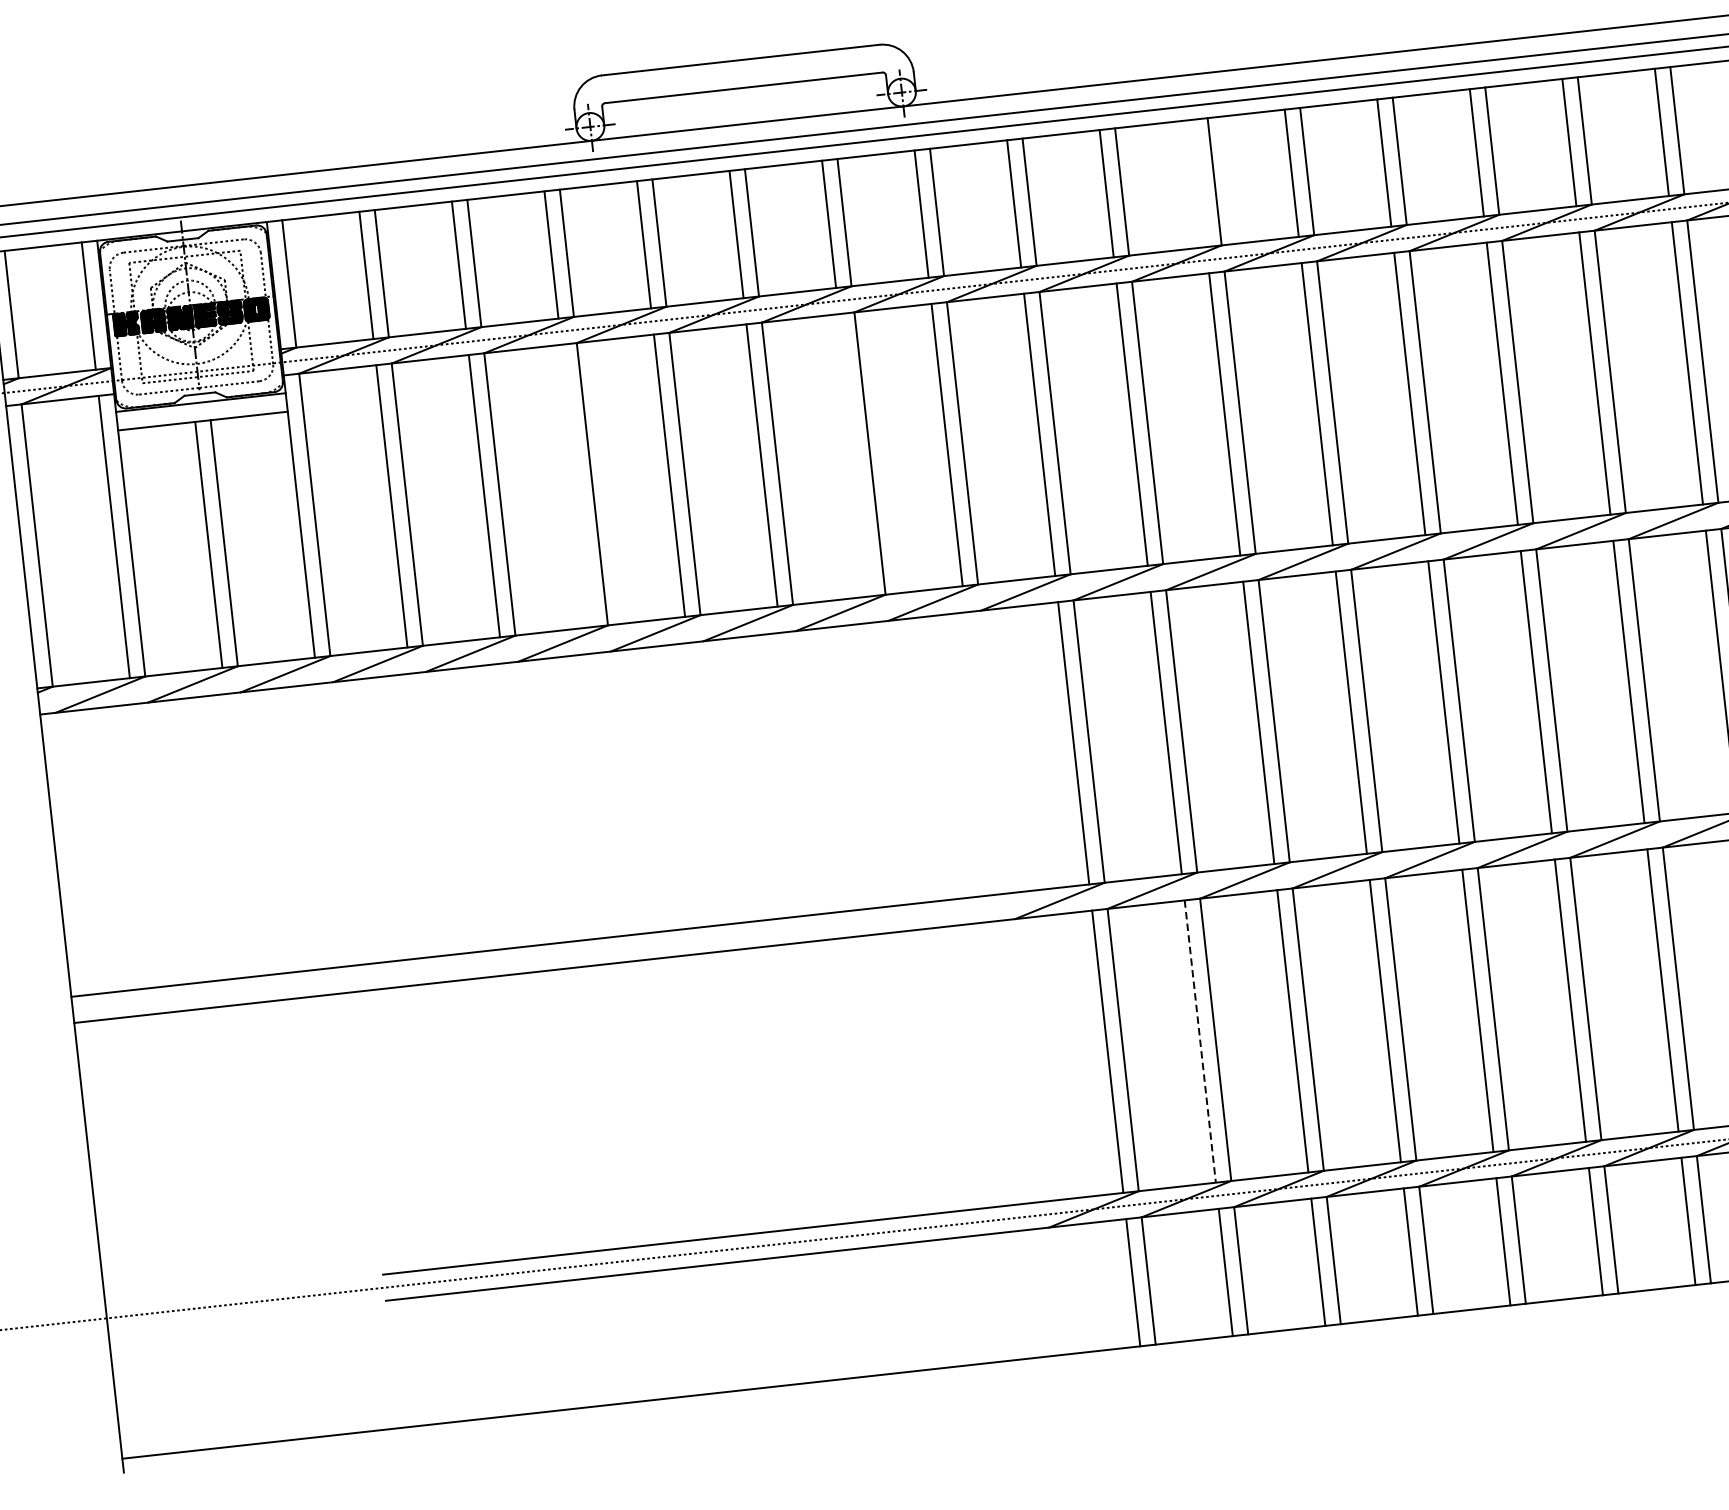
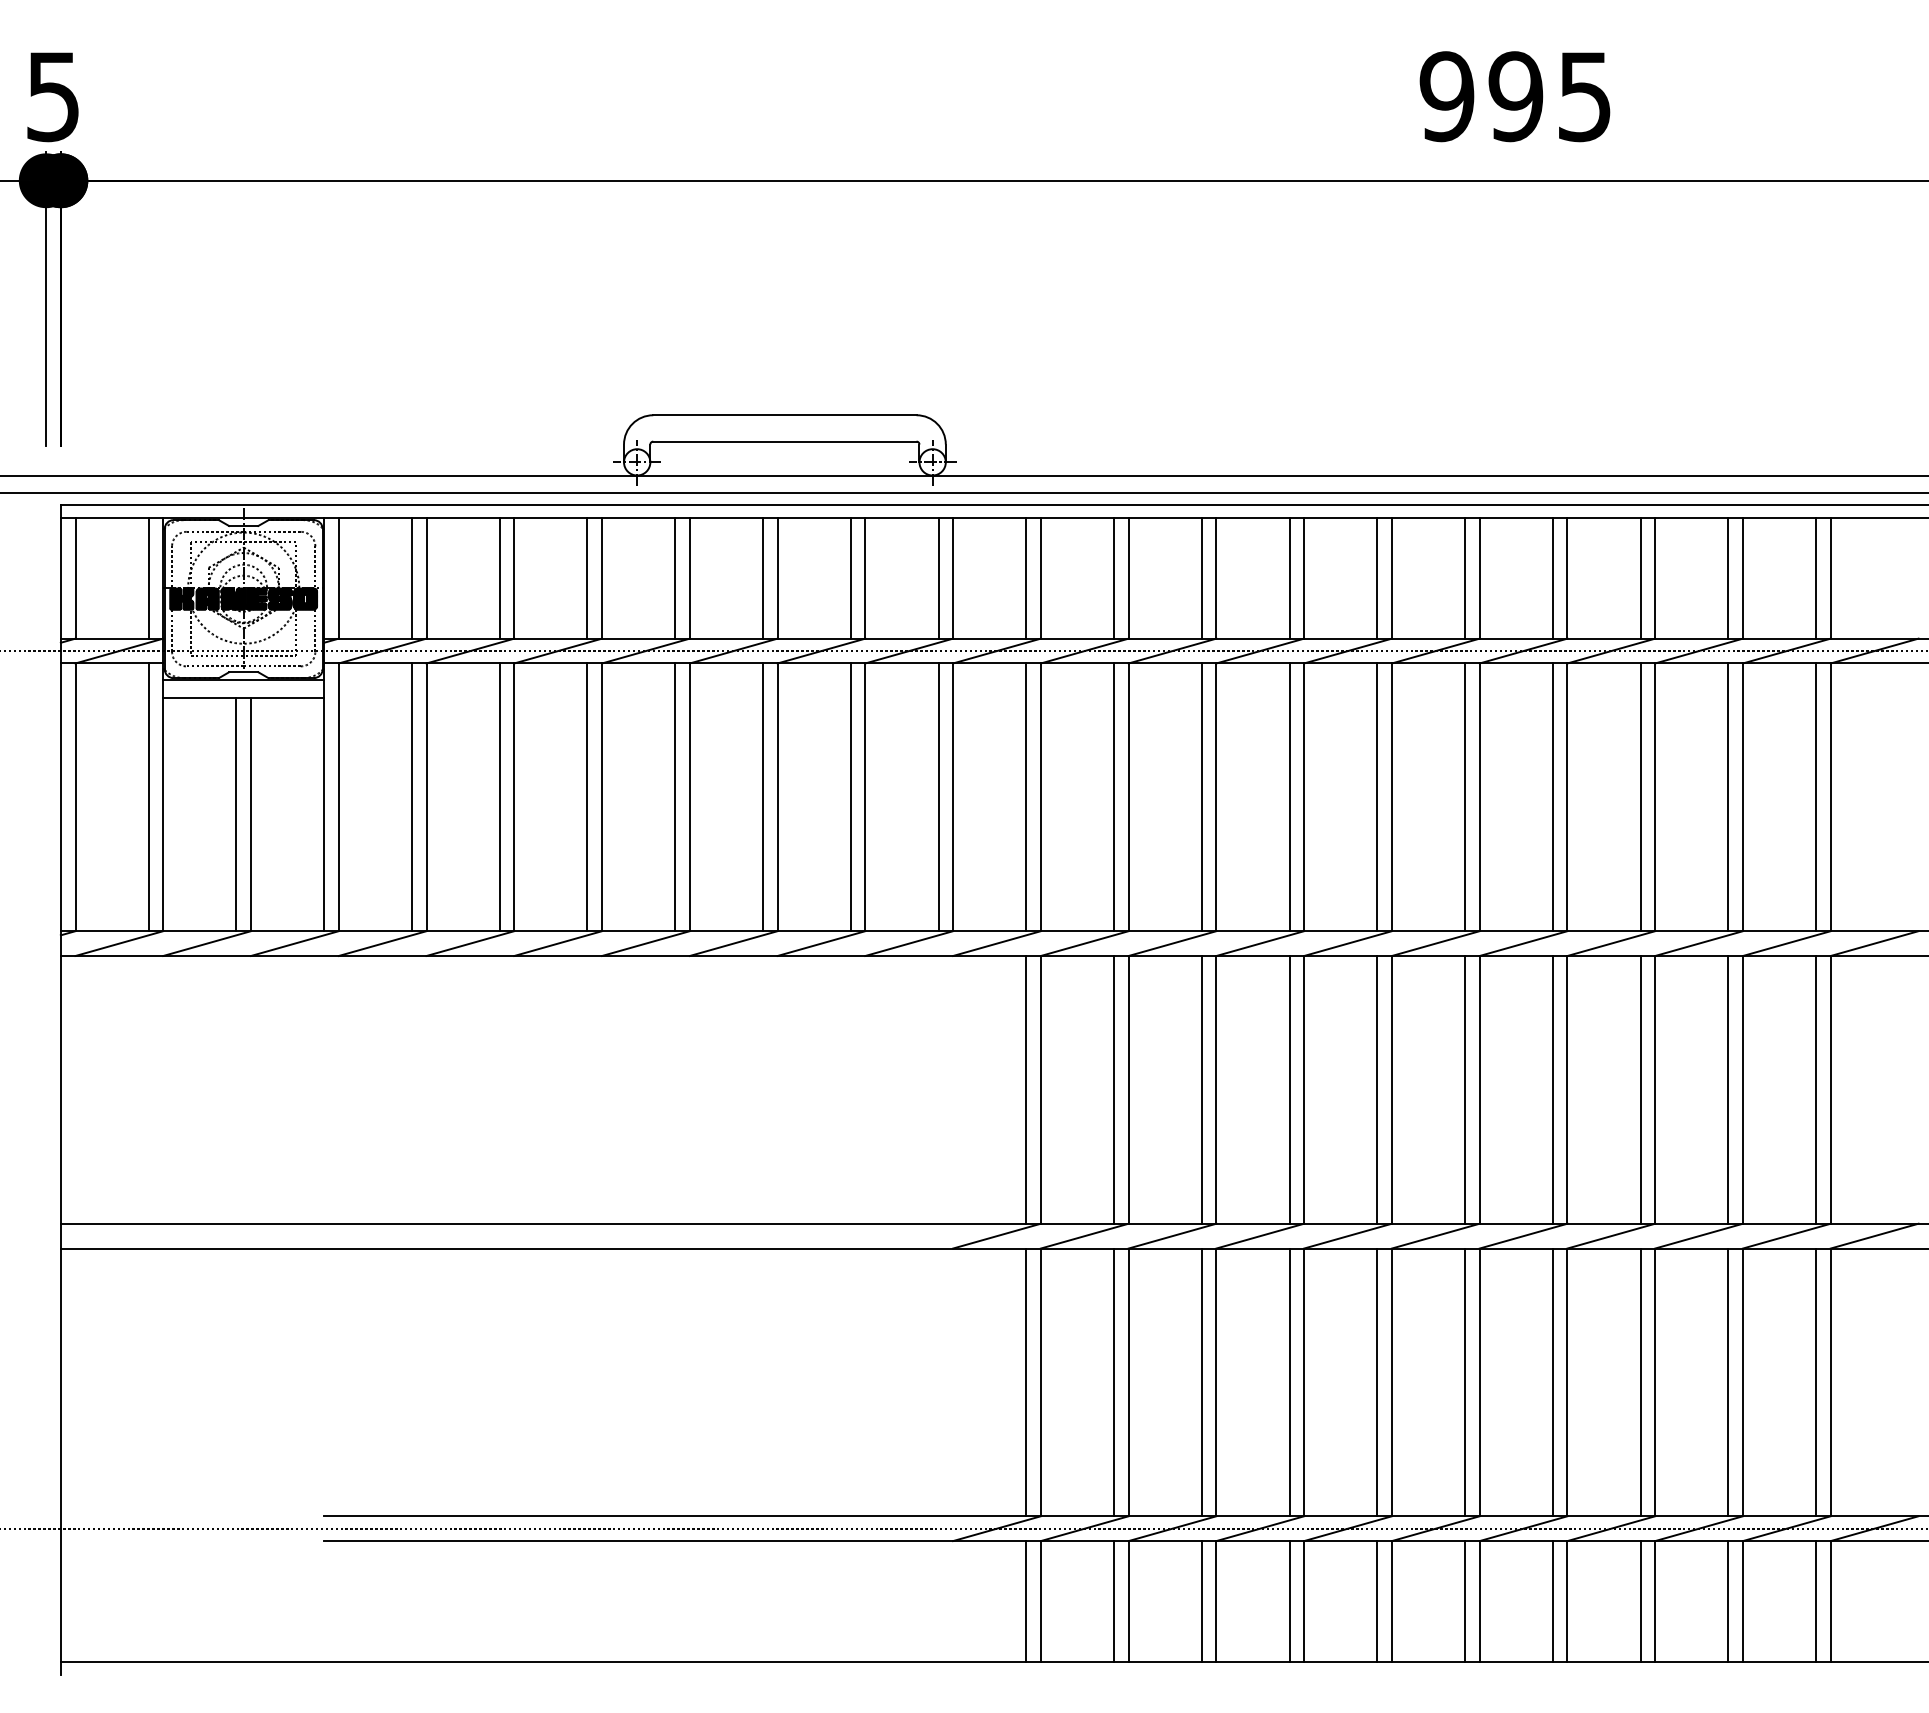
line: (1198, 182) -> (1201, 577), added
line: (854, 455) -> (850, 797), added
line: (577, 486) -> (587, 797), added
line: (1200, 1041) -> (1114, 1382), dashed -> solid

